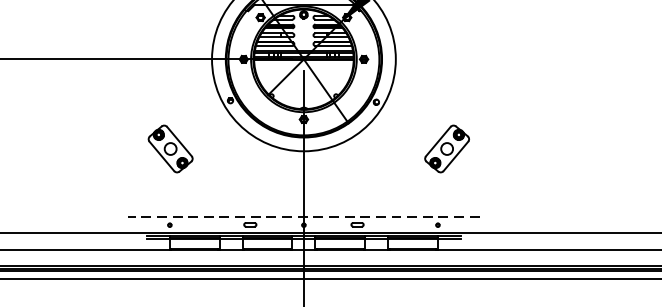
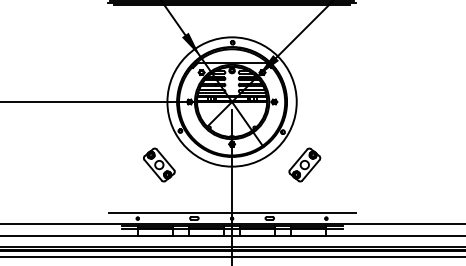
part: (170, 148) -> (159, 164), moved
part: (446, 148) -> (304, 164), moved
line: (304, 216) -> (232, 212), dashed -> solid

